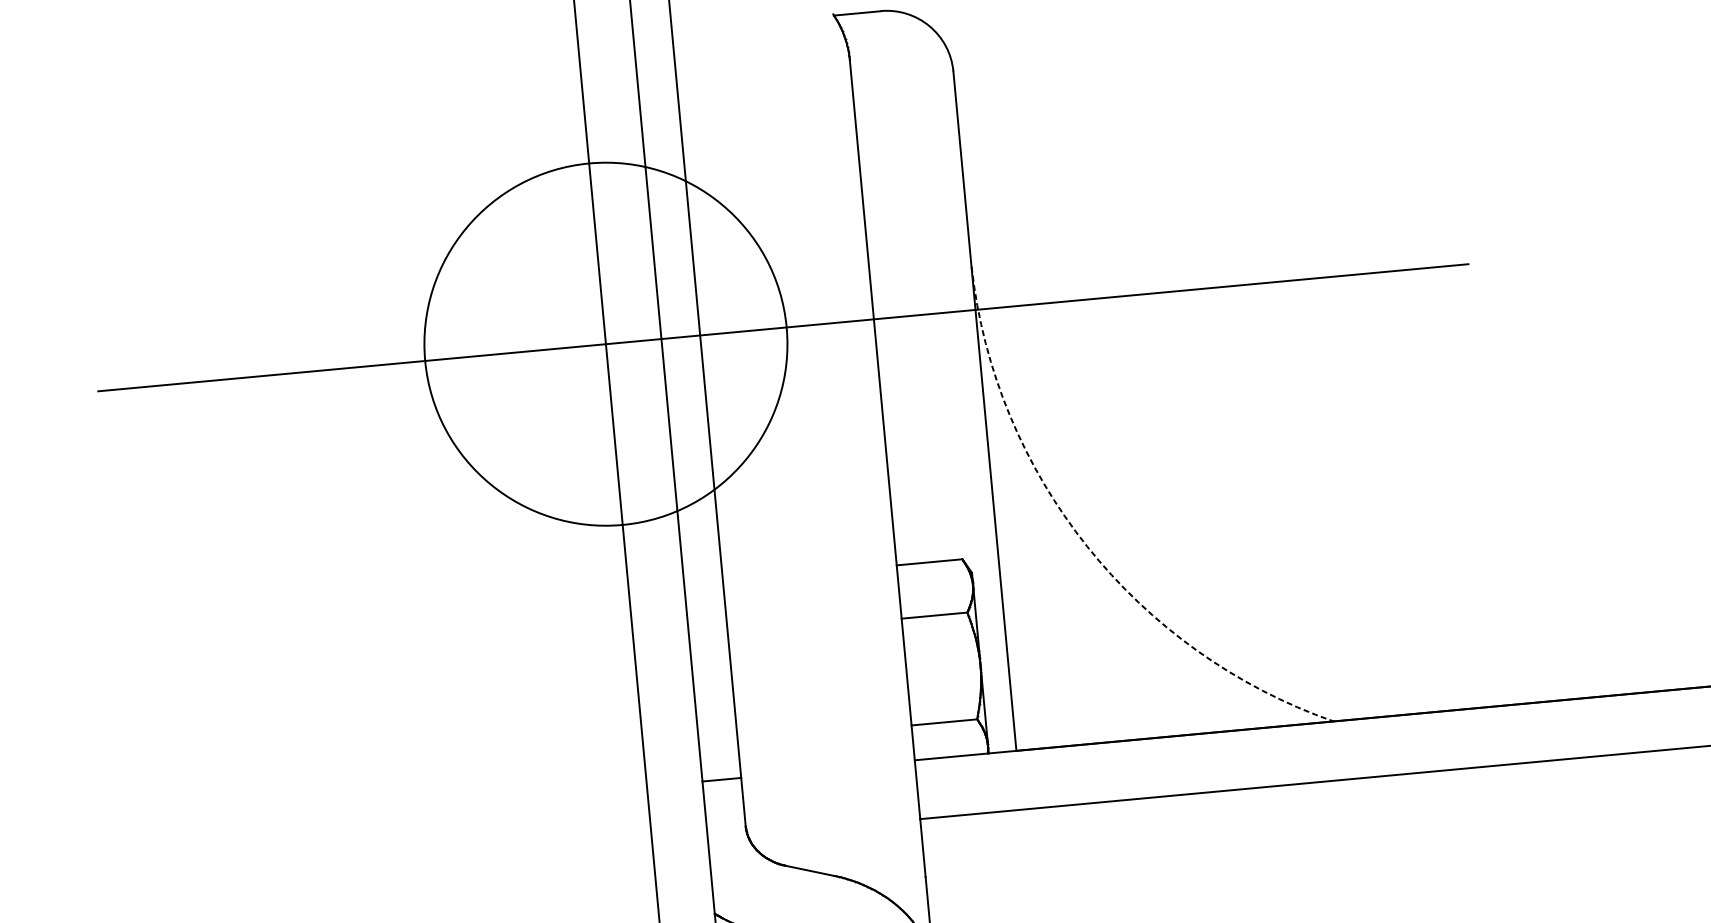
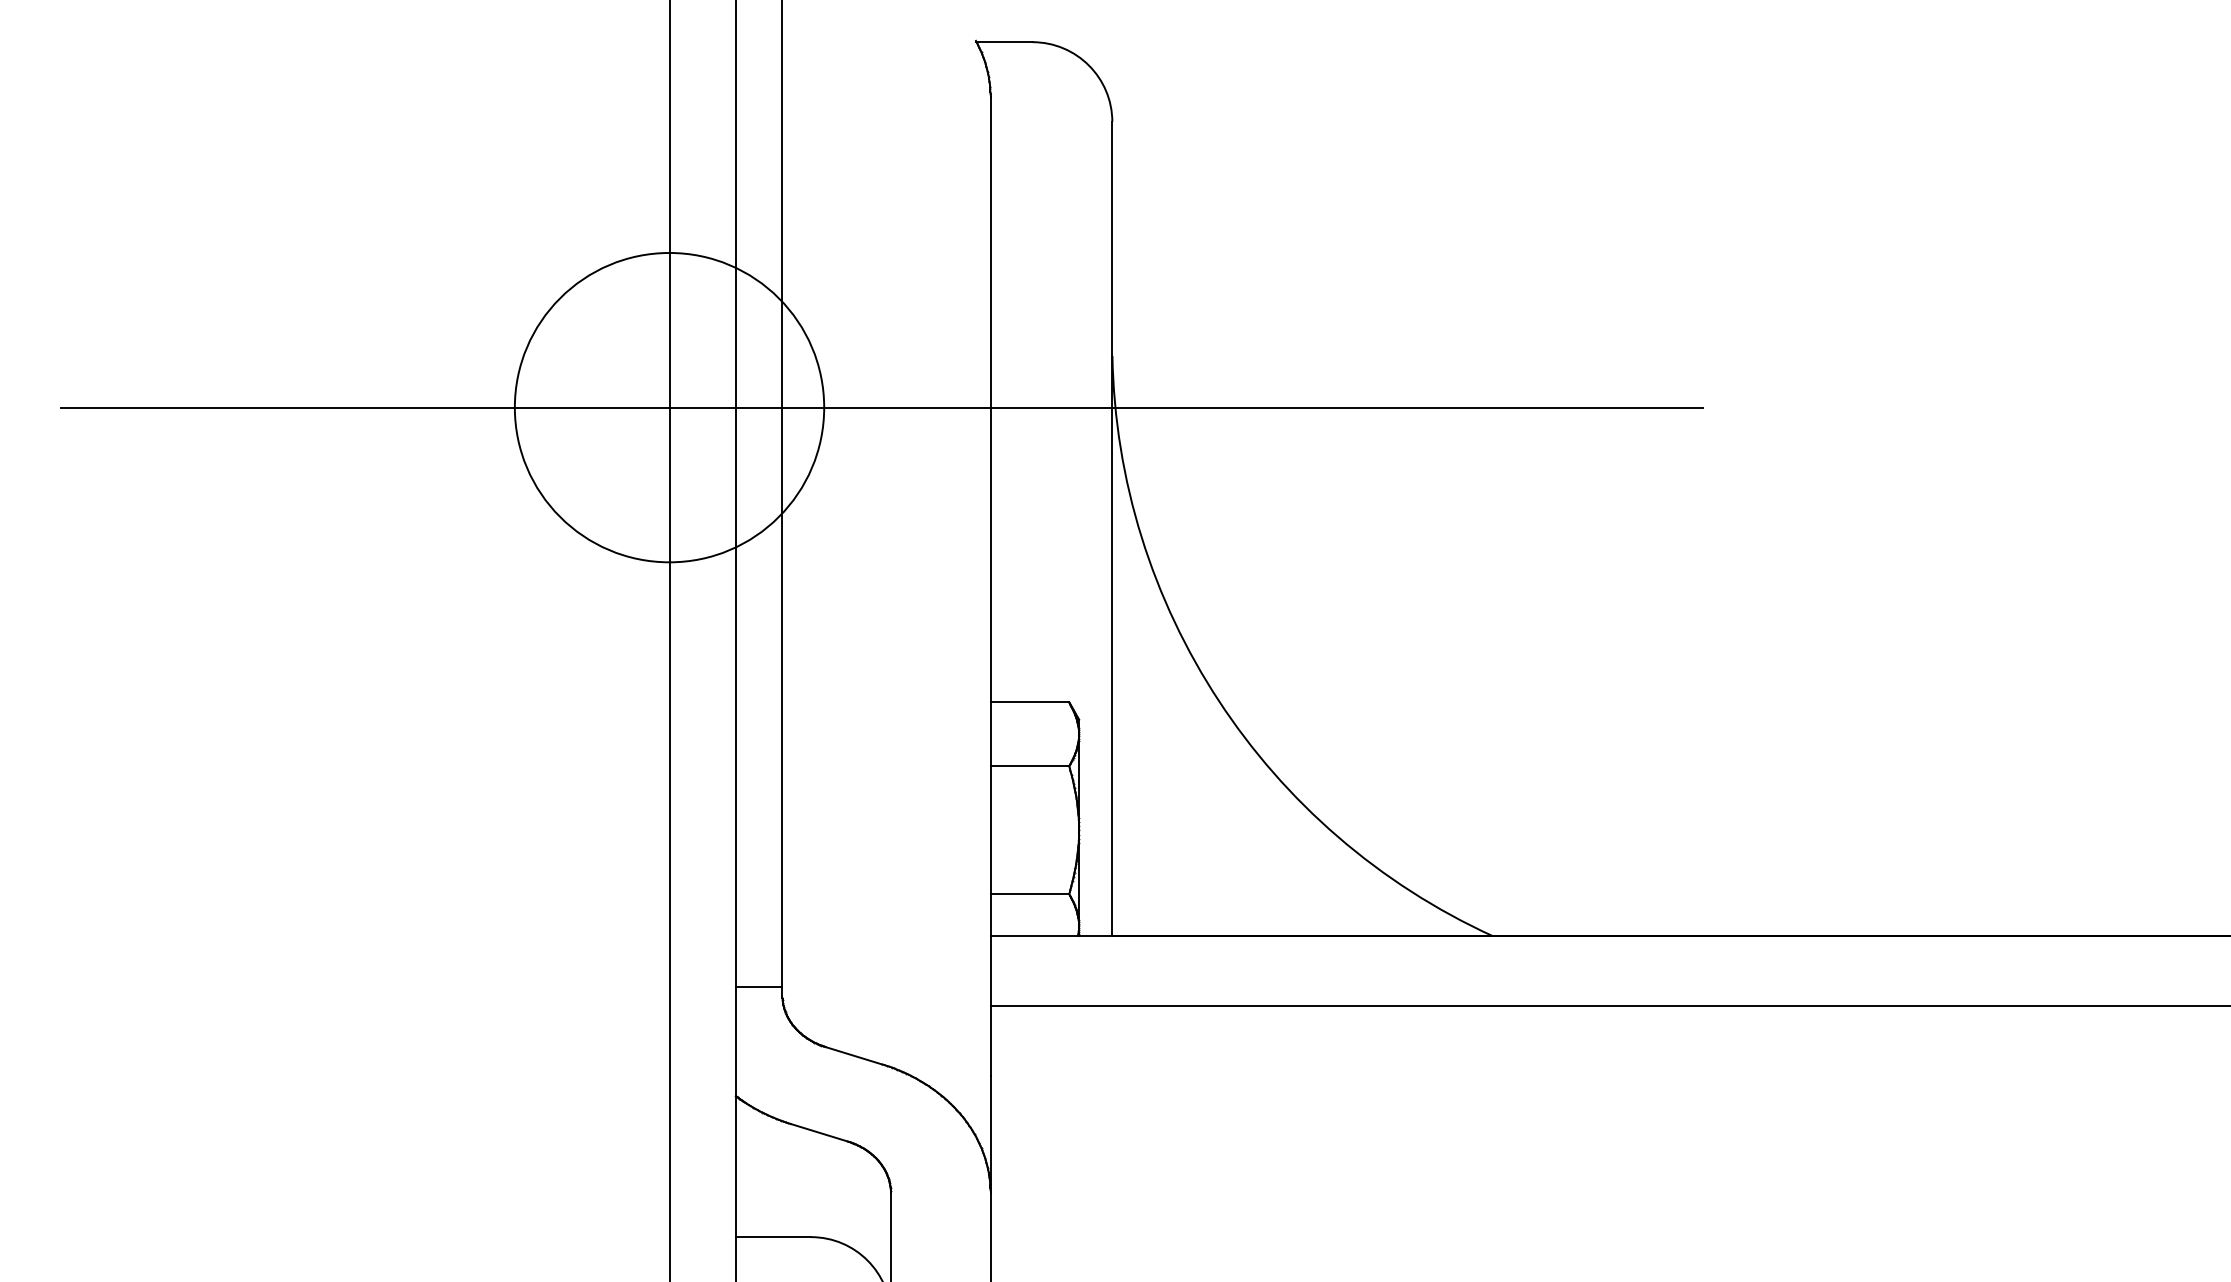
circle: (605, 344) -> (669, 407), size x0.71
arc: (1086, 546) -> (1218, 700), dashed -> solid
line: (722, 779) -> (759, 986), moved

